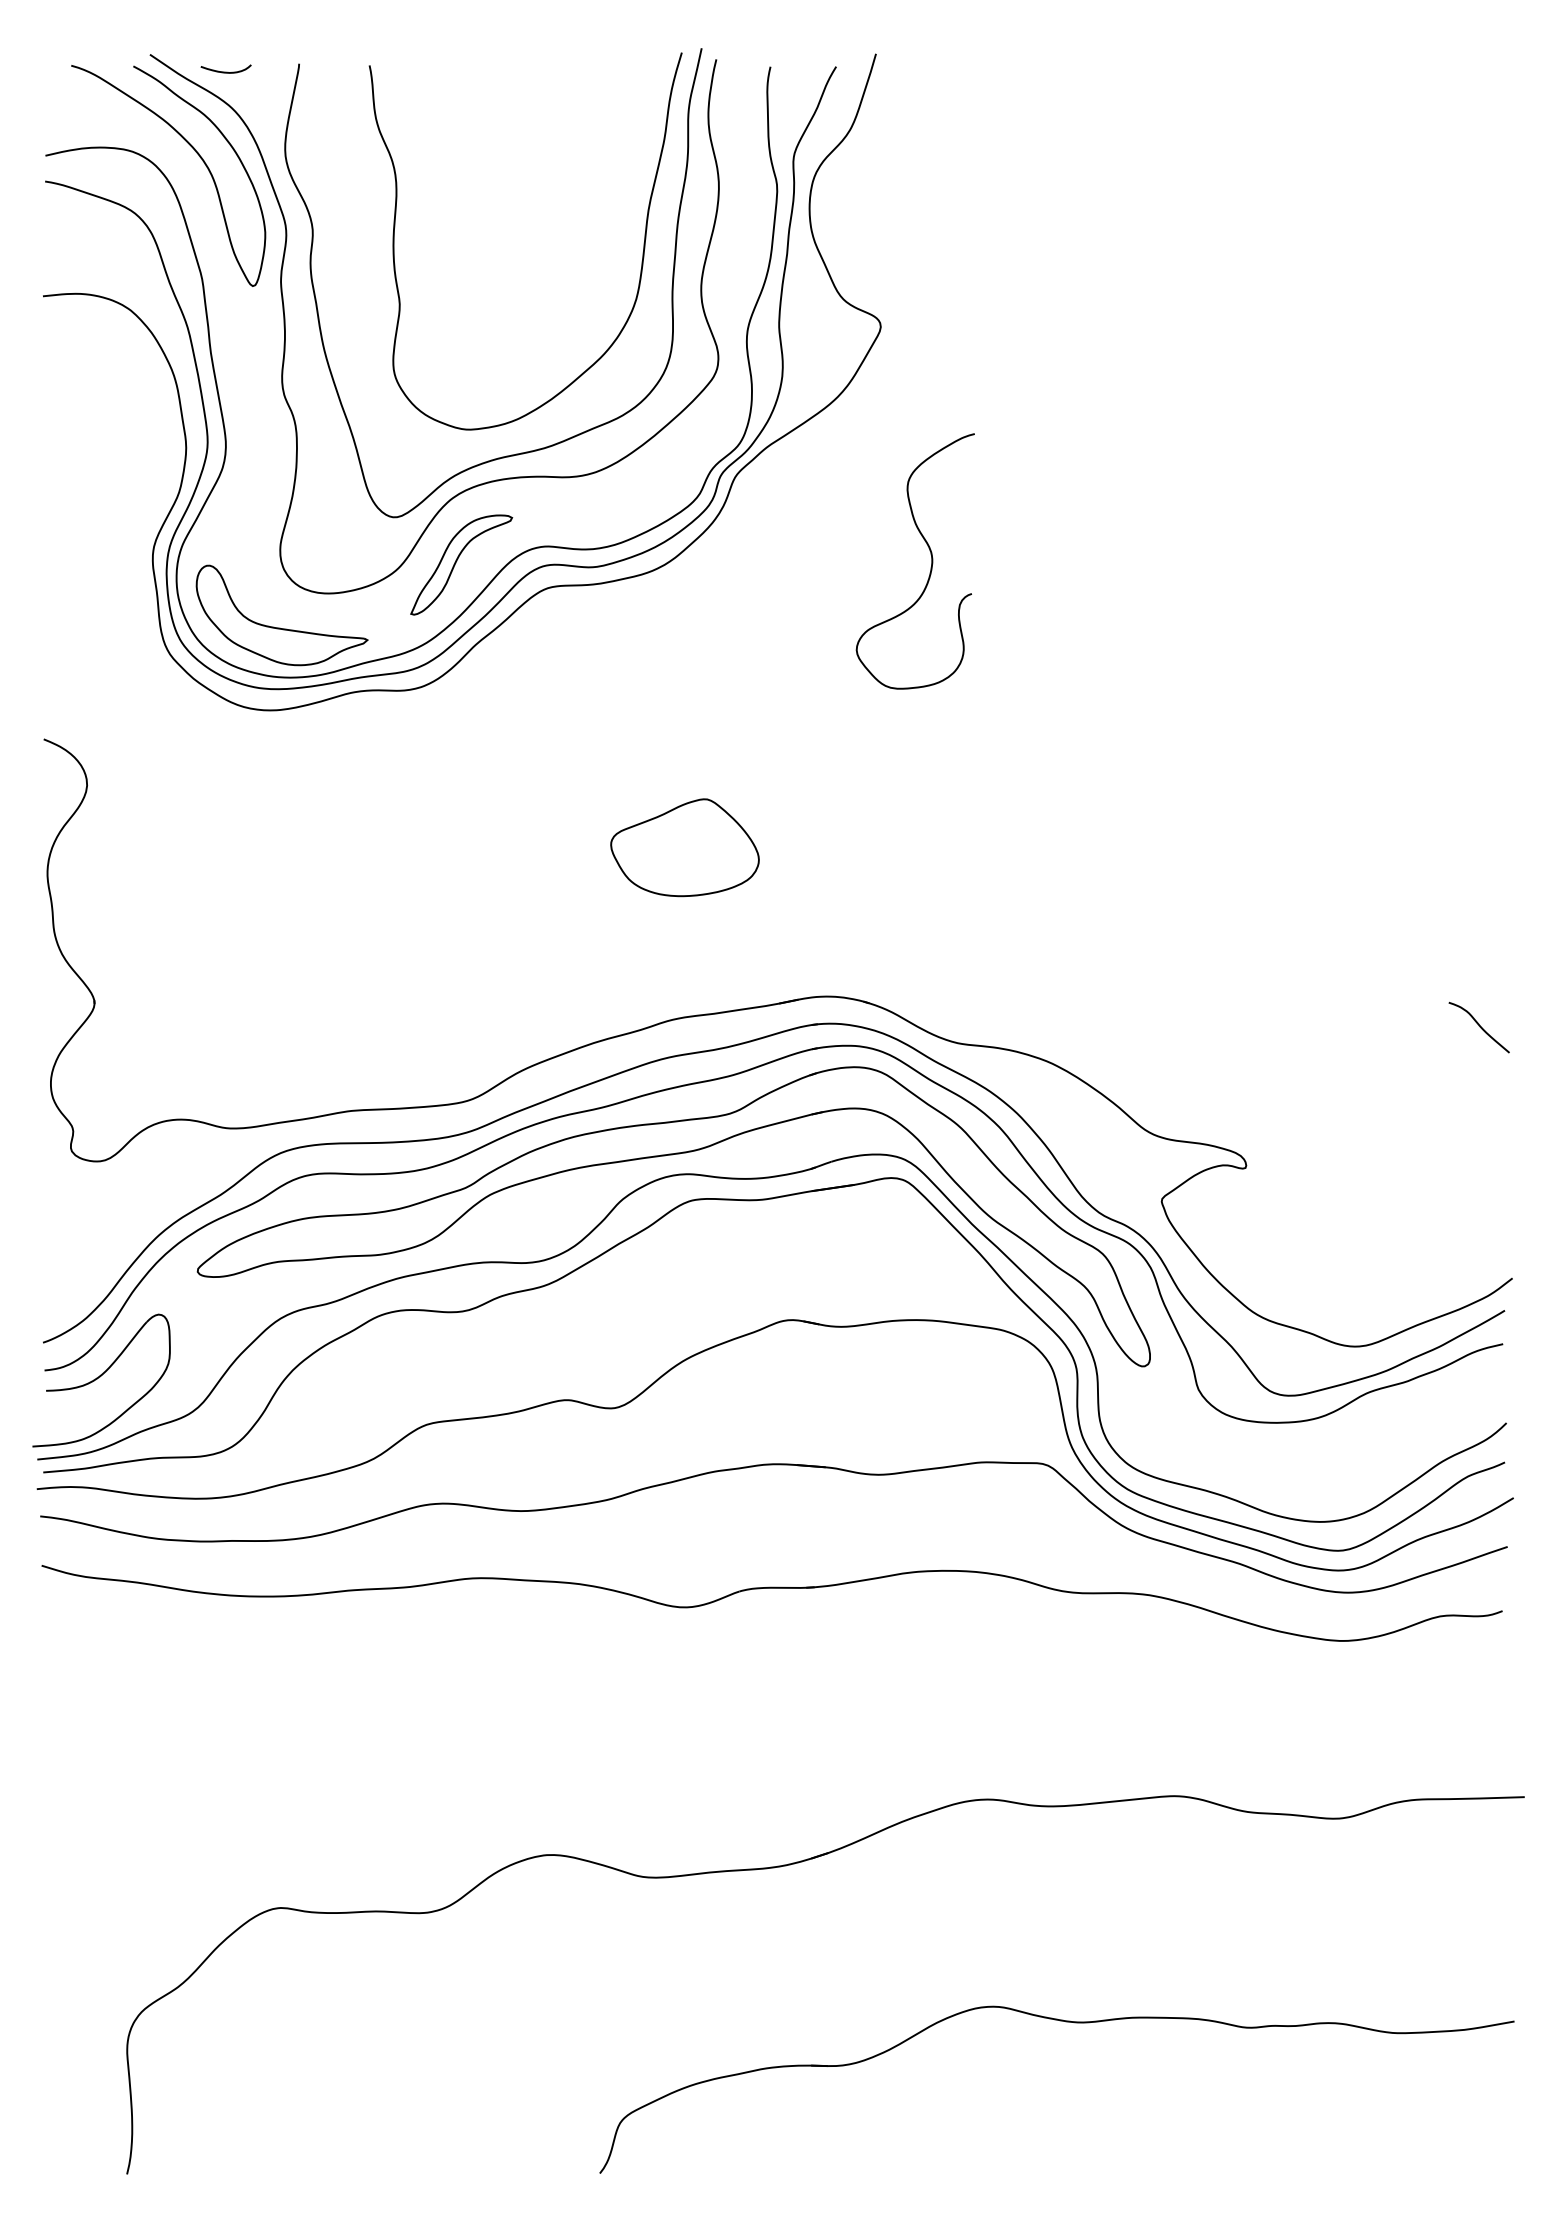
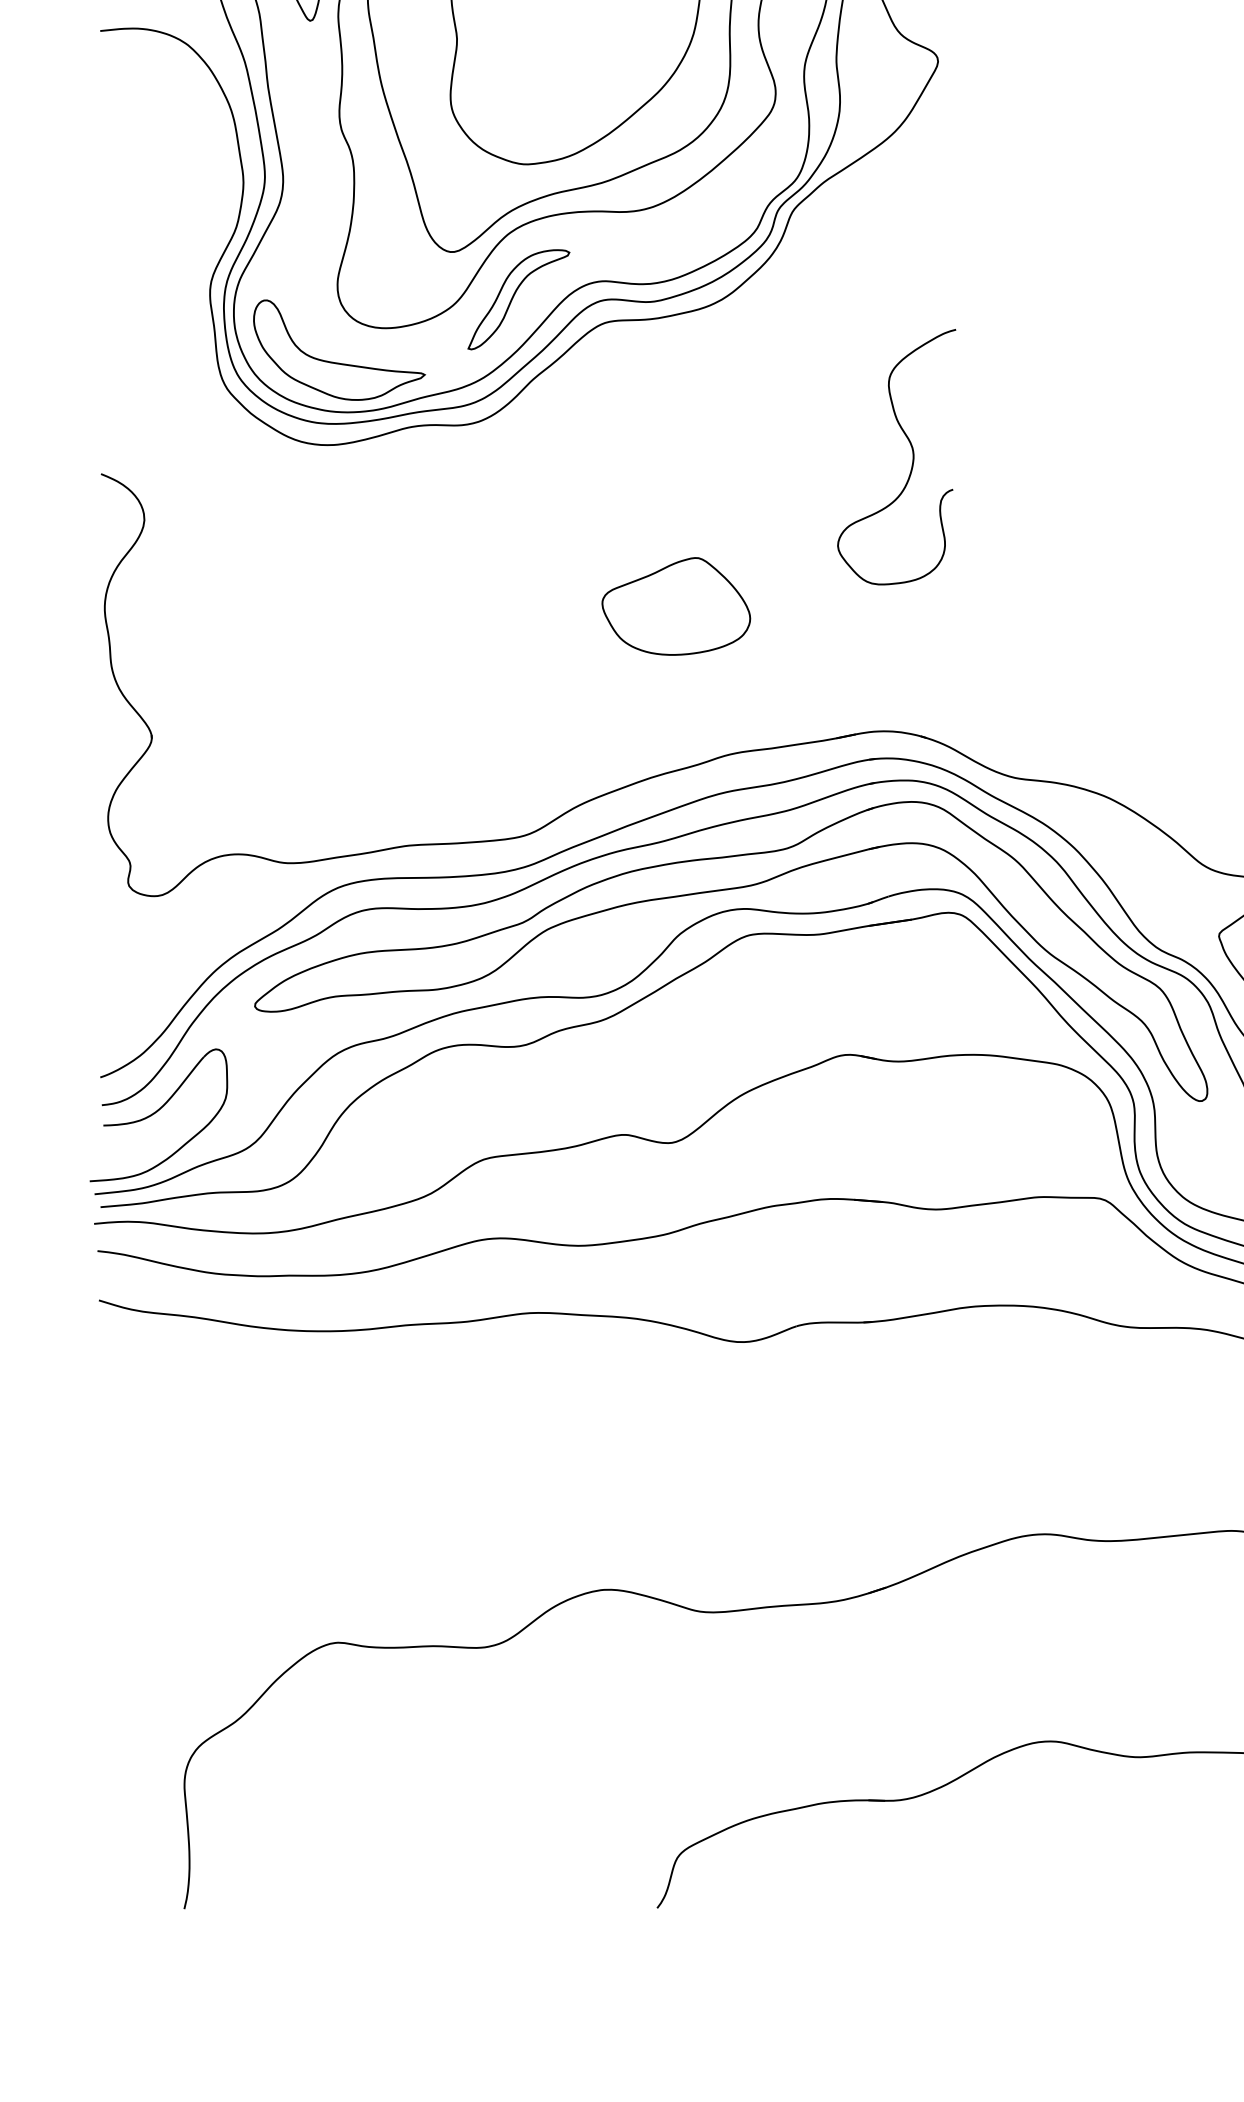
curve: (931, 561) -> (912, 457), moved
part: (684, 847) -> (675, 606), moved

